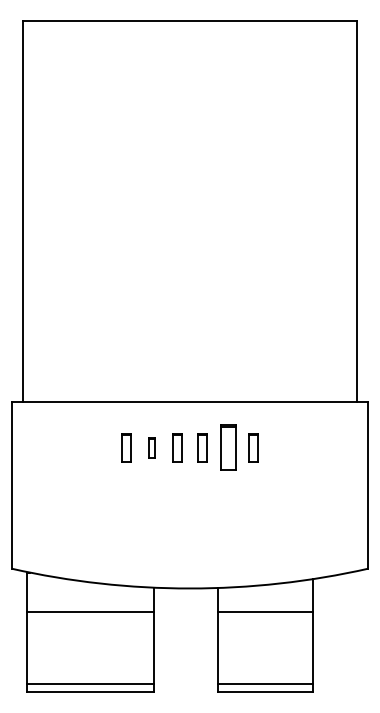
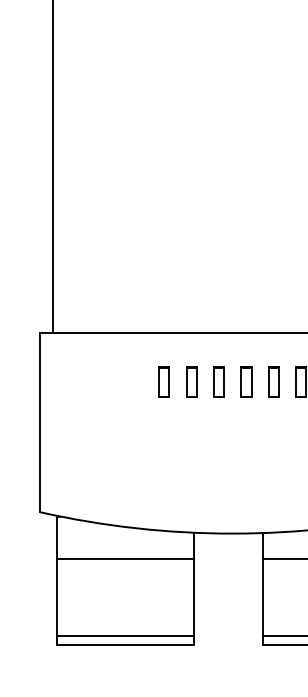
part: (151, 447) -> (191, 381), size x1.43
part: (227, 447) -> (273, 381), size x0.62

